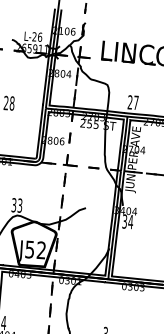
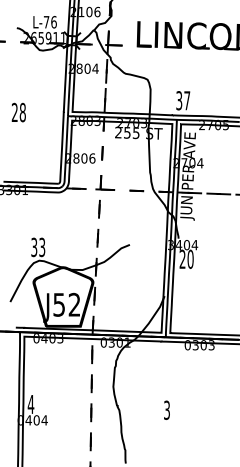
text: (34, 36) -> (46, 21), L-26 -> L-76
text: (130, 102) -> (179, 100), 27 -> 37
text: (127, 221) -> (186, 258), 34 -> 20

